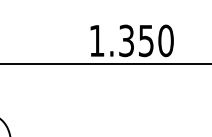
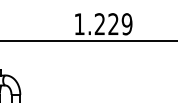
text: (146, 41) -> (113, 24), 1.350 -> 1.229

